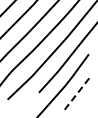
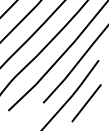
line: (78, 92) -> (87, 102), dashed -> solid

